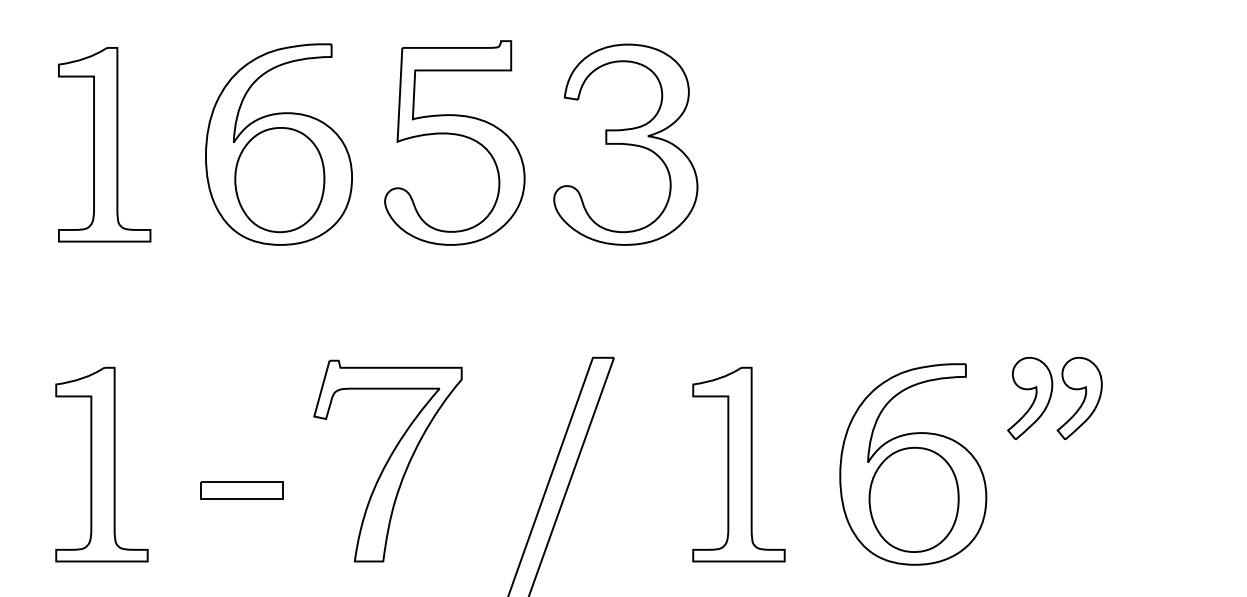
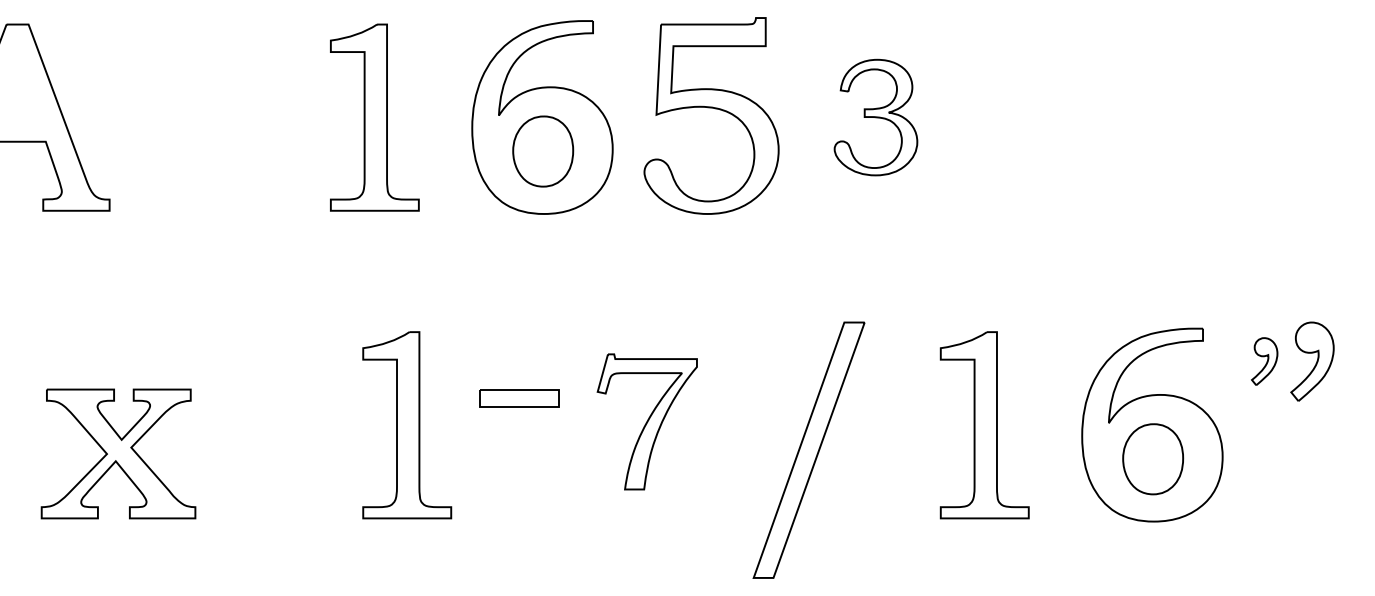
part: (625, 144) -> (875, 117), size x0.6
part: (279, 179) -> (542, 151), size x0.7
part: (1029, 398) -> (1264, 361), size x0.6
part: (388, 460) -> (647, 421), size x0.7
part: (102, 464) -> (407, 425), moved
part: (241, 490) -> (519, 398), moved
part: (913, 500) -> (1152, 459), size x0.7

